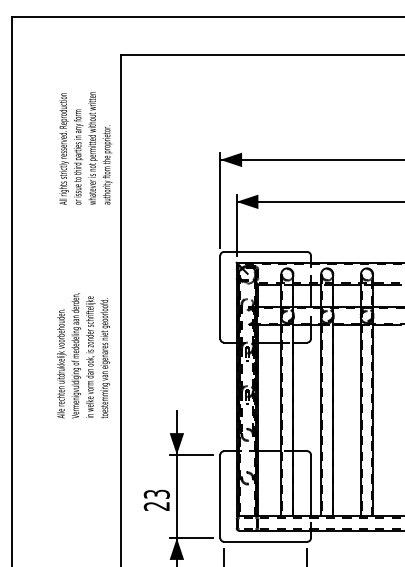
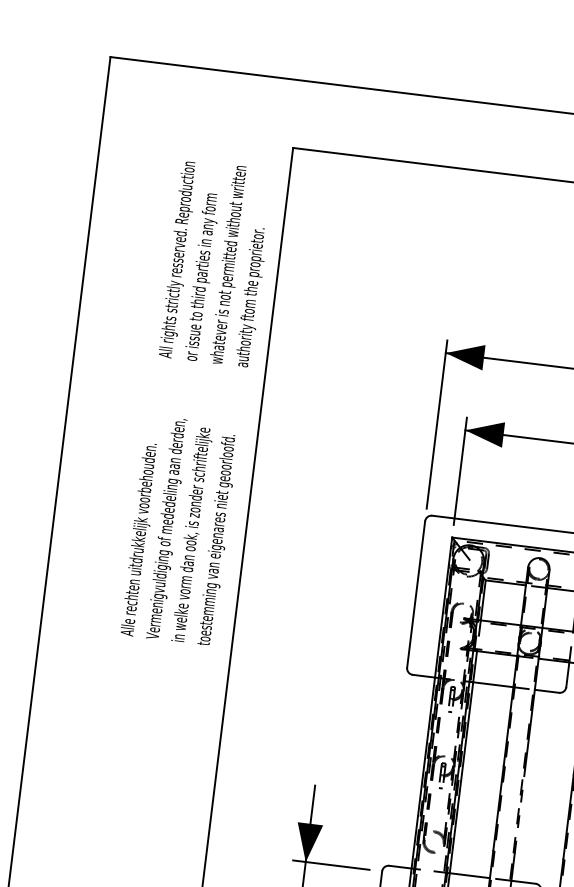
text: (85, 148) -> (216, 263), moved
text: (83, 355) -> (179, 530), moved
line: (293, 411) -> (520, 810), solid -> dashed

